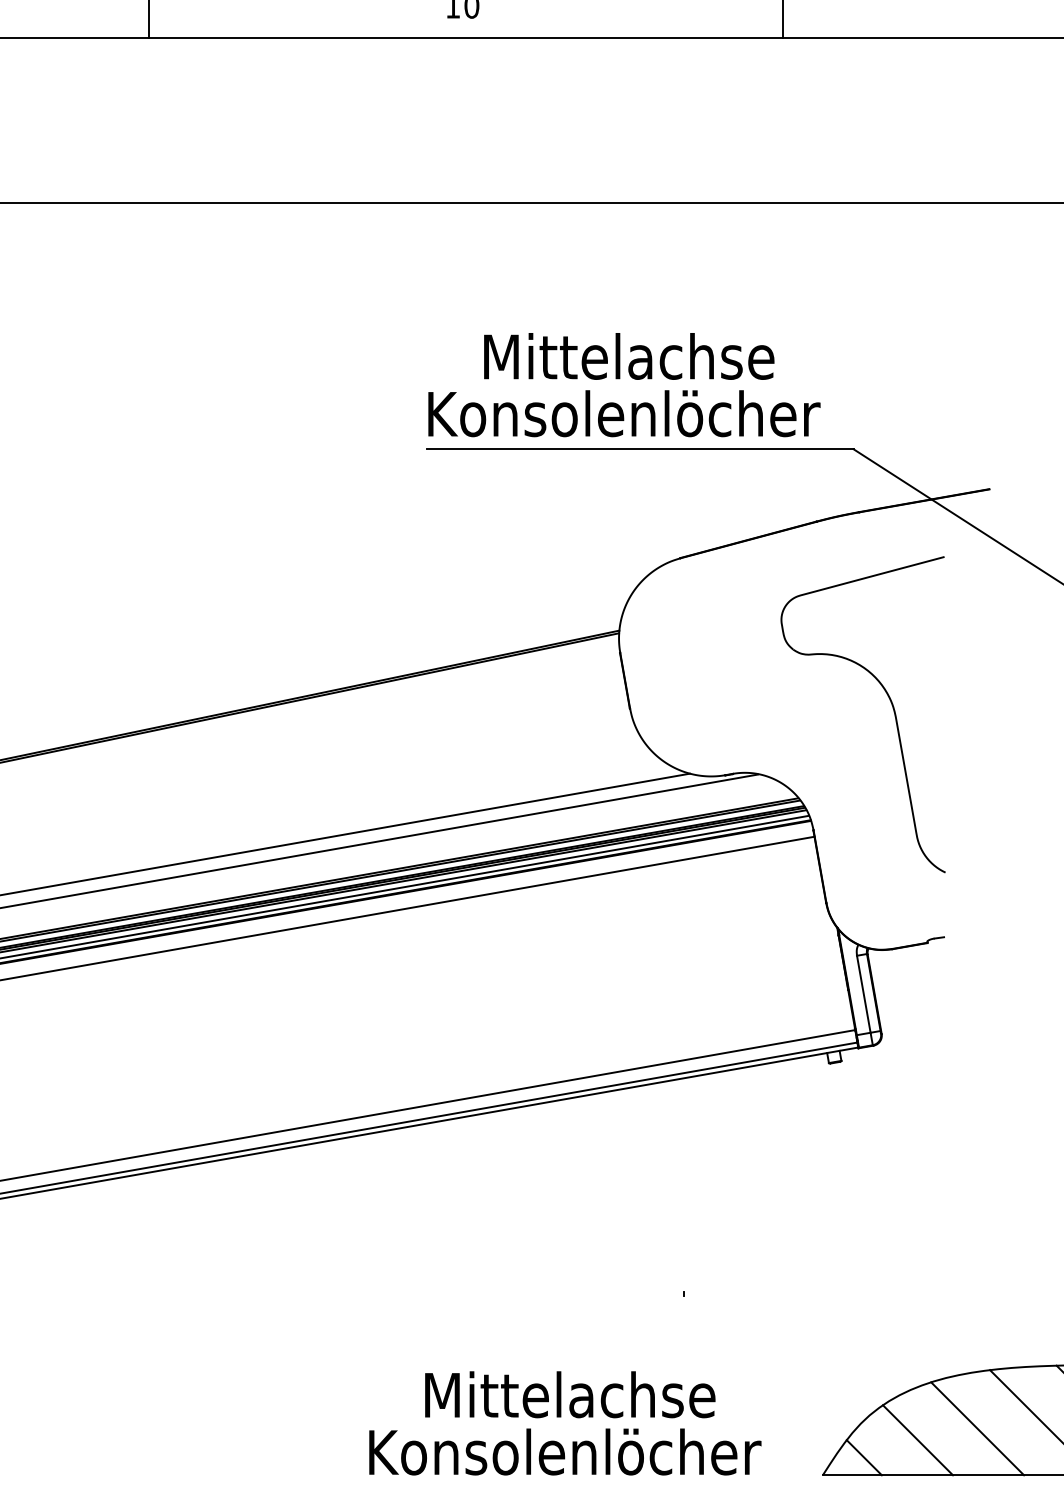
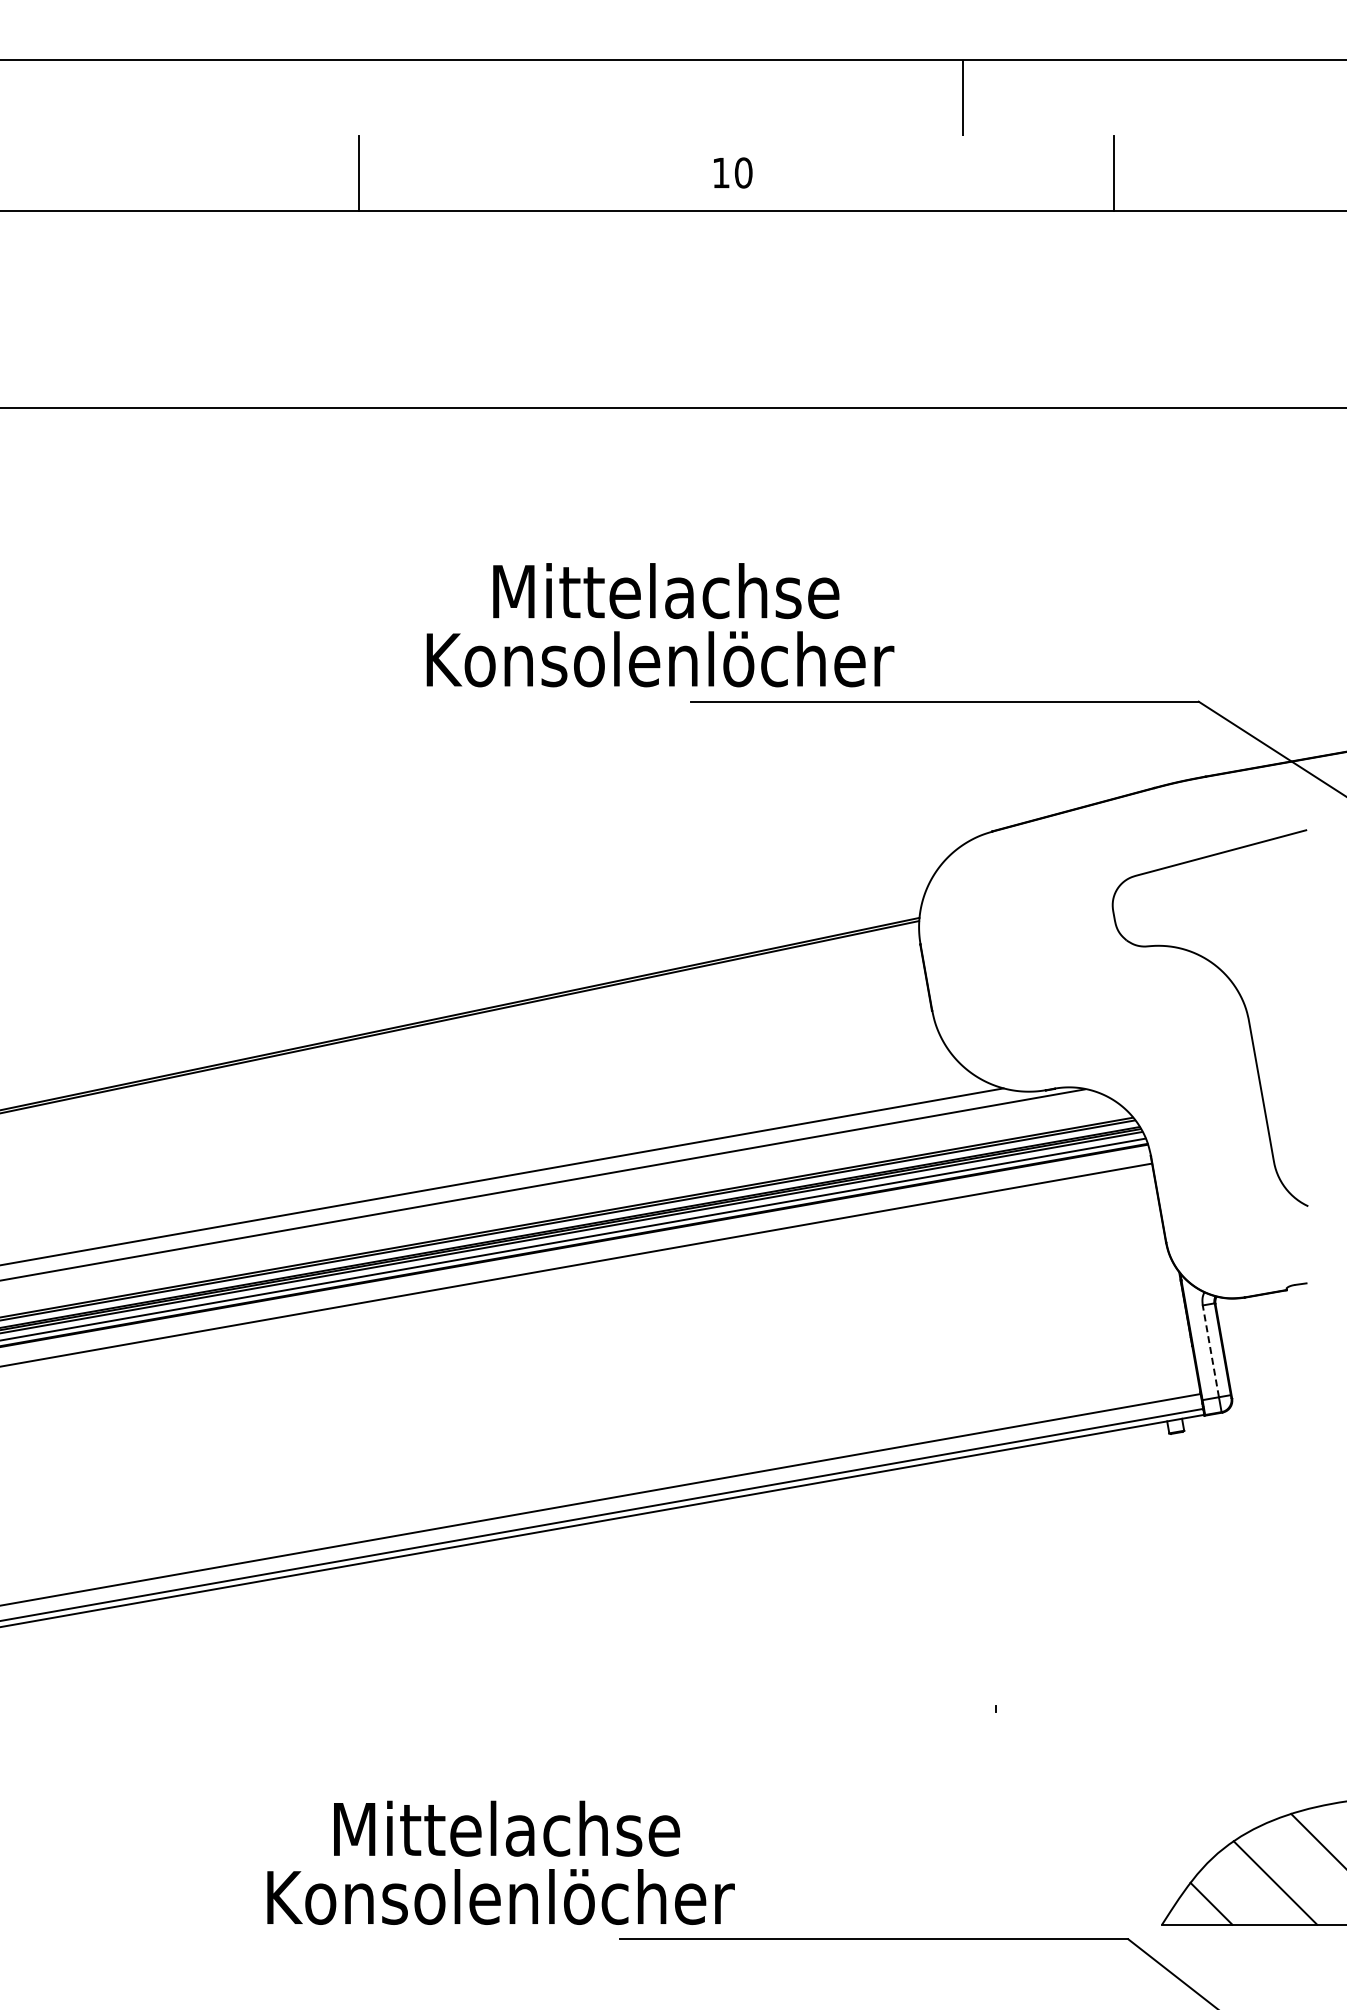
text: (624, 385) -> (660, 625), moved
line: (863, 994) -> (1210, 1351), solid -> dashed
text: (564, 1423) -> (500, 1862), moved

